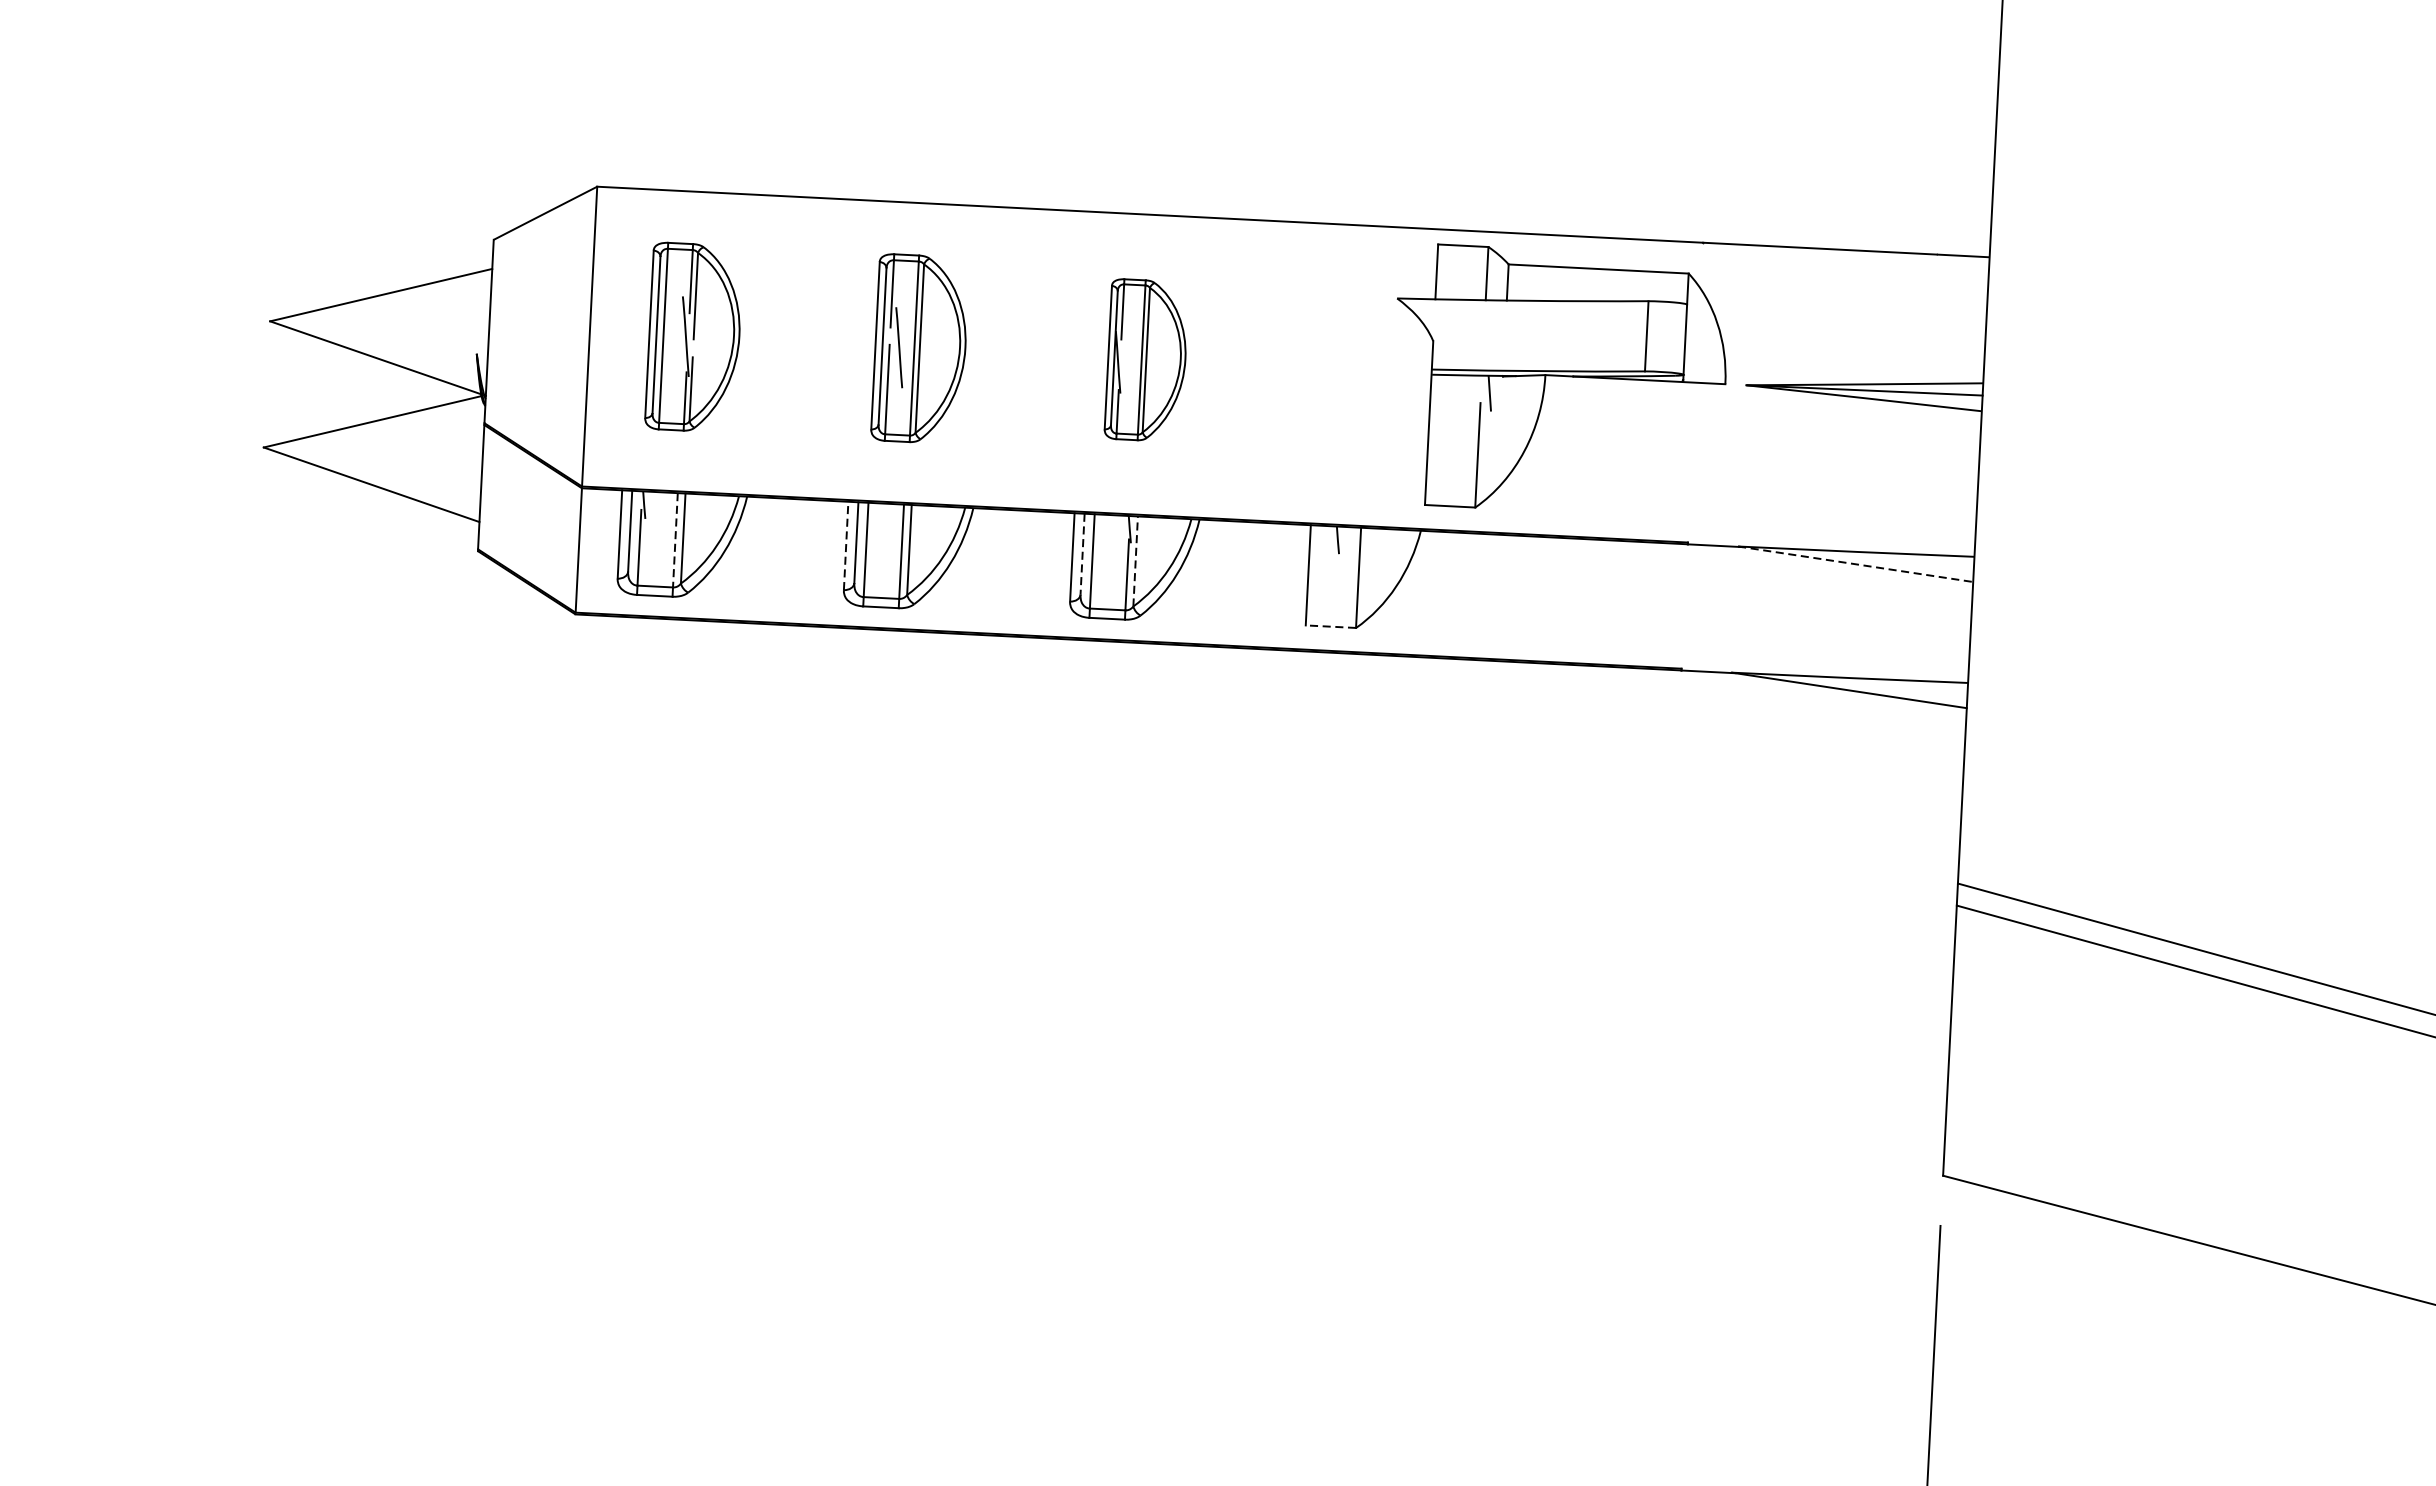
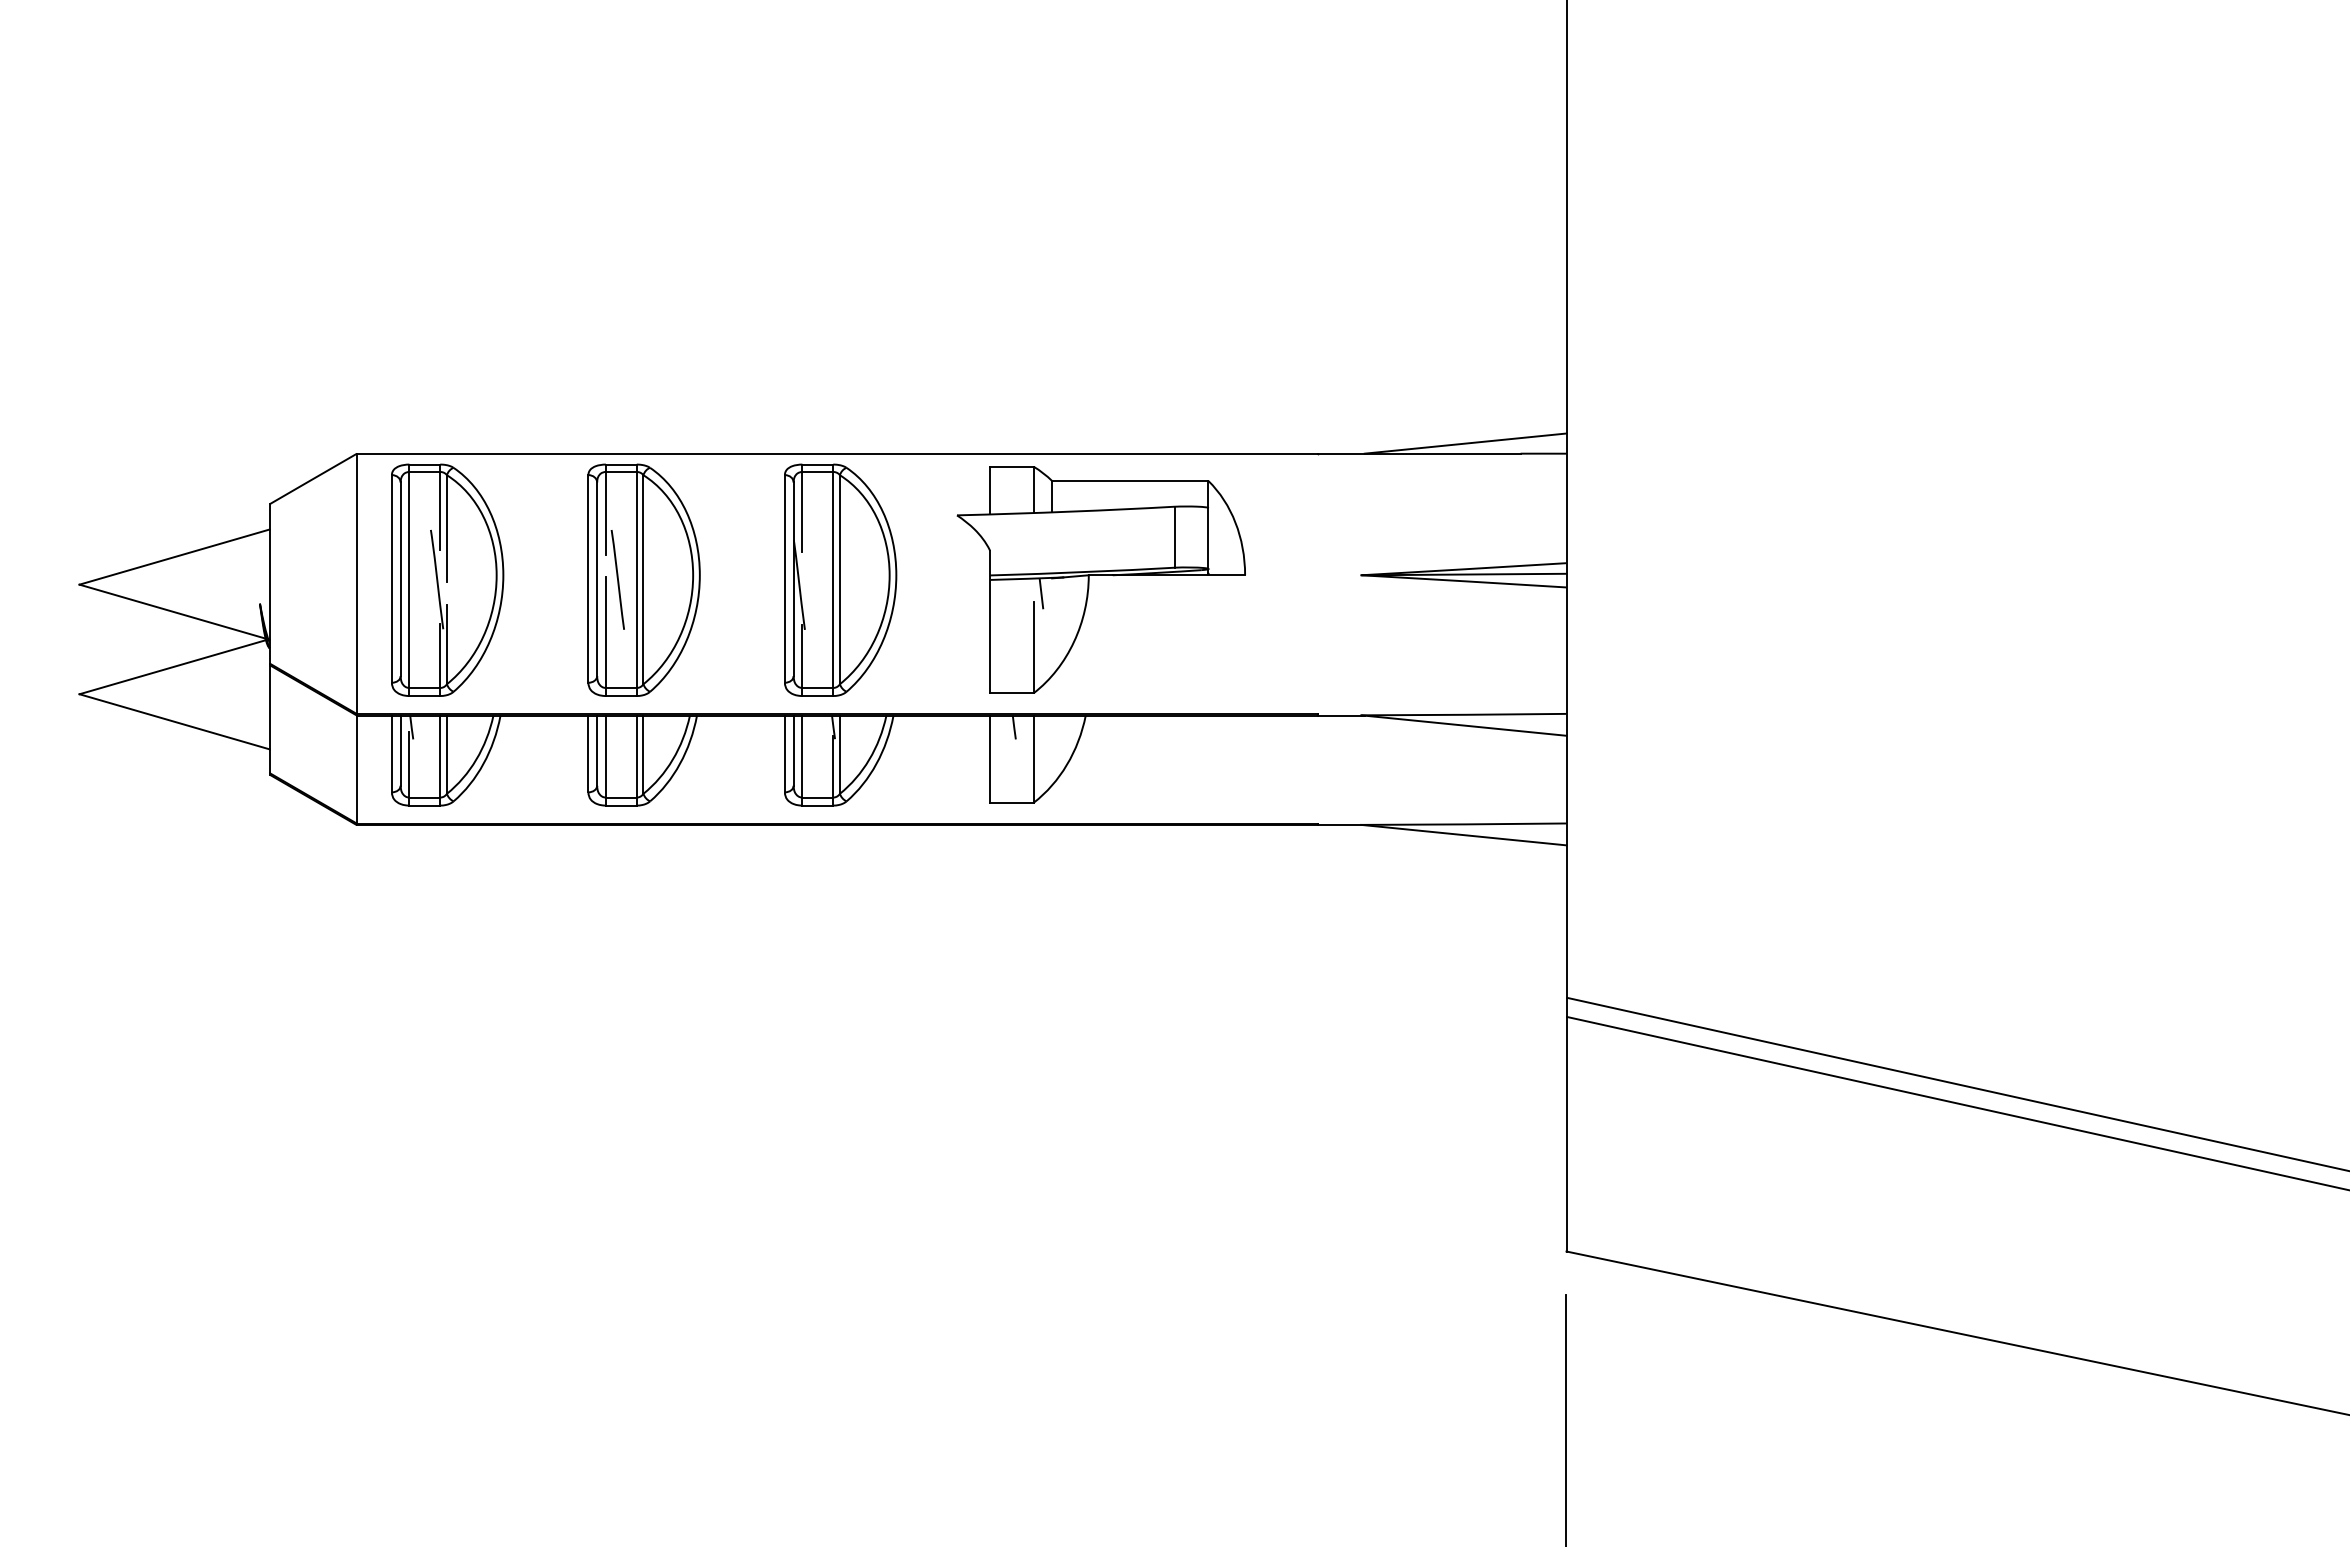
line: (1873, 239) -> (1465, 443), added
part: (694, 336) -> (447, 579), size x1.43
part: (919, 348) -> (643, 579), size x1.43
part: (1146, 359) -> (840, 579), size x1.67
part: (1558, 380) -> (1100, 579), moved
line: (675, 540) -> (440, 756), dashed -> solid
line: (846, 545) -> (588, 753), dashed -> solid
line: (1082, 555) -> (793, 751), dashed -> solid
line: (1135, 561) -> (839, 754), dashed -> solid
line: (1856, 564) -> (1464, 725), dashed -> solid
line: (1330, 626) -> (1011, 802), dashed -> solid

